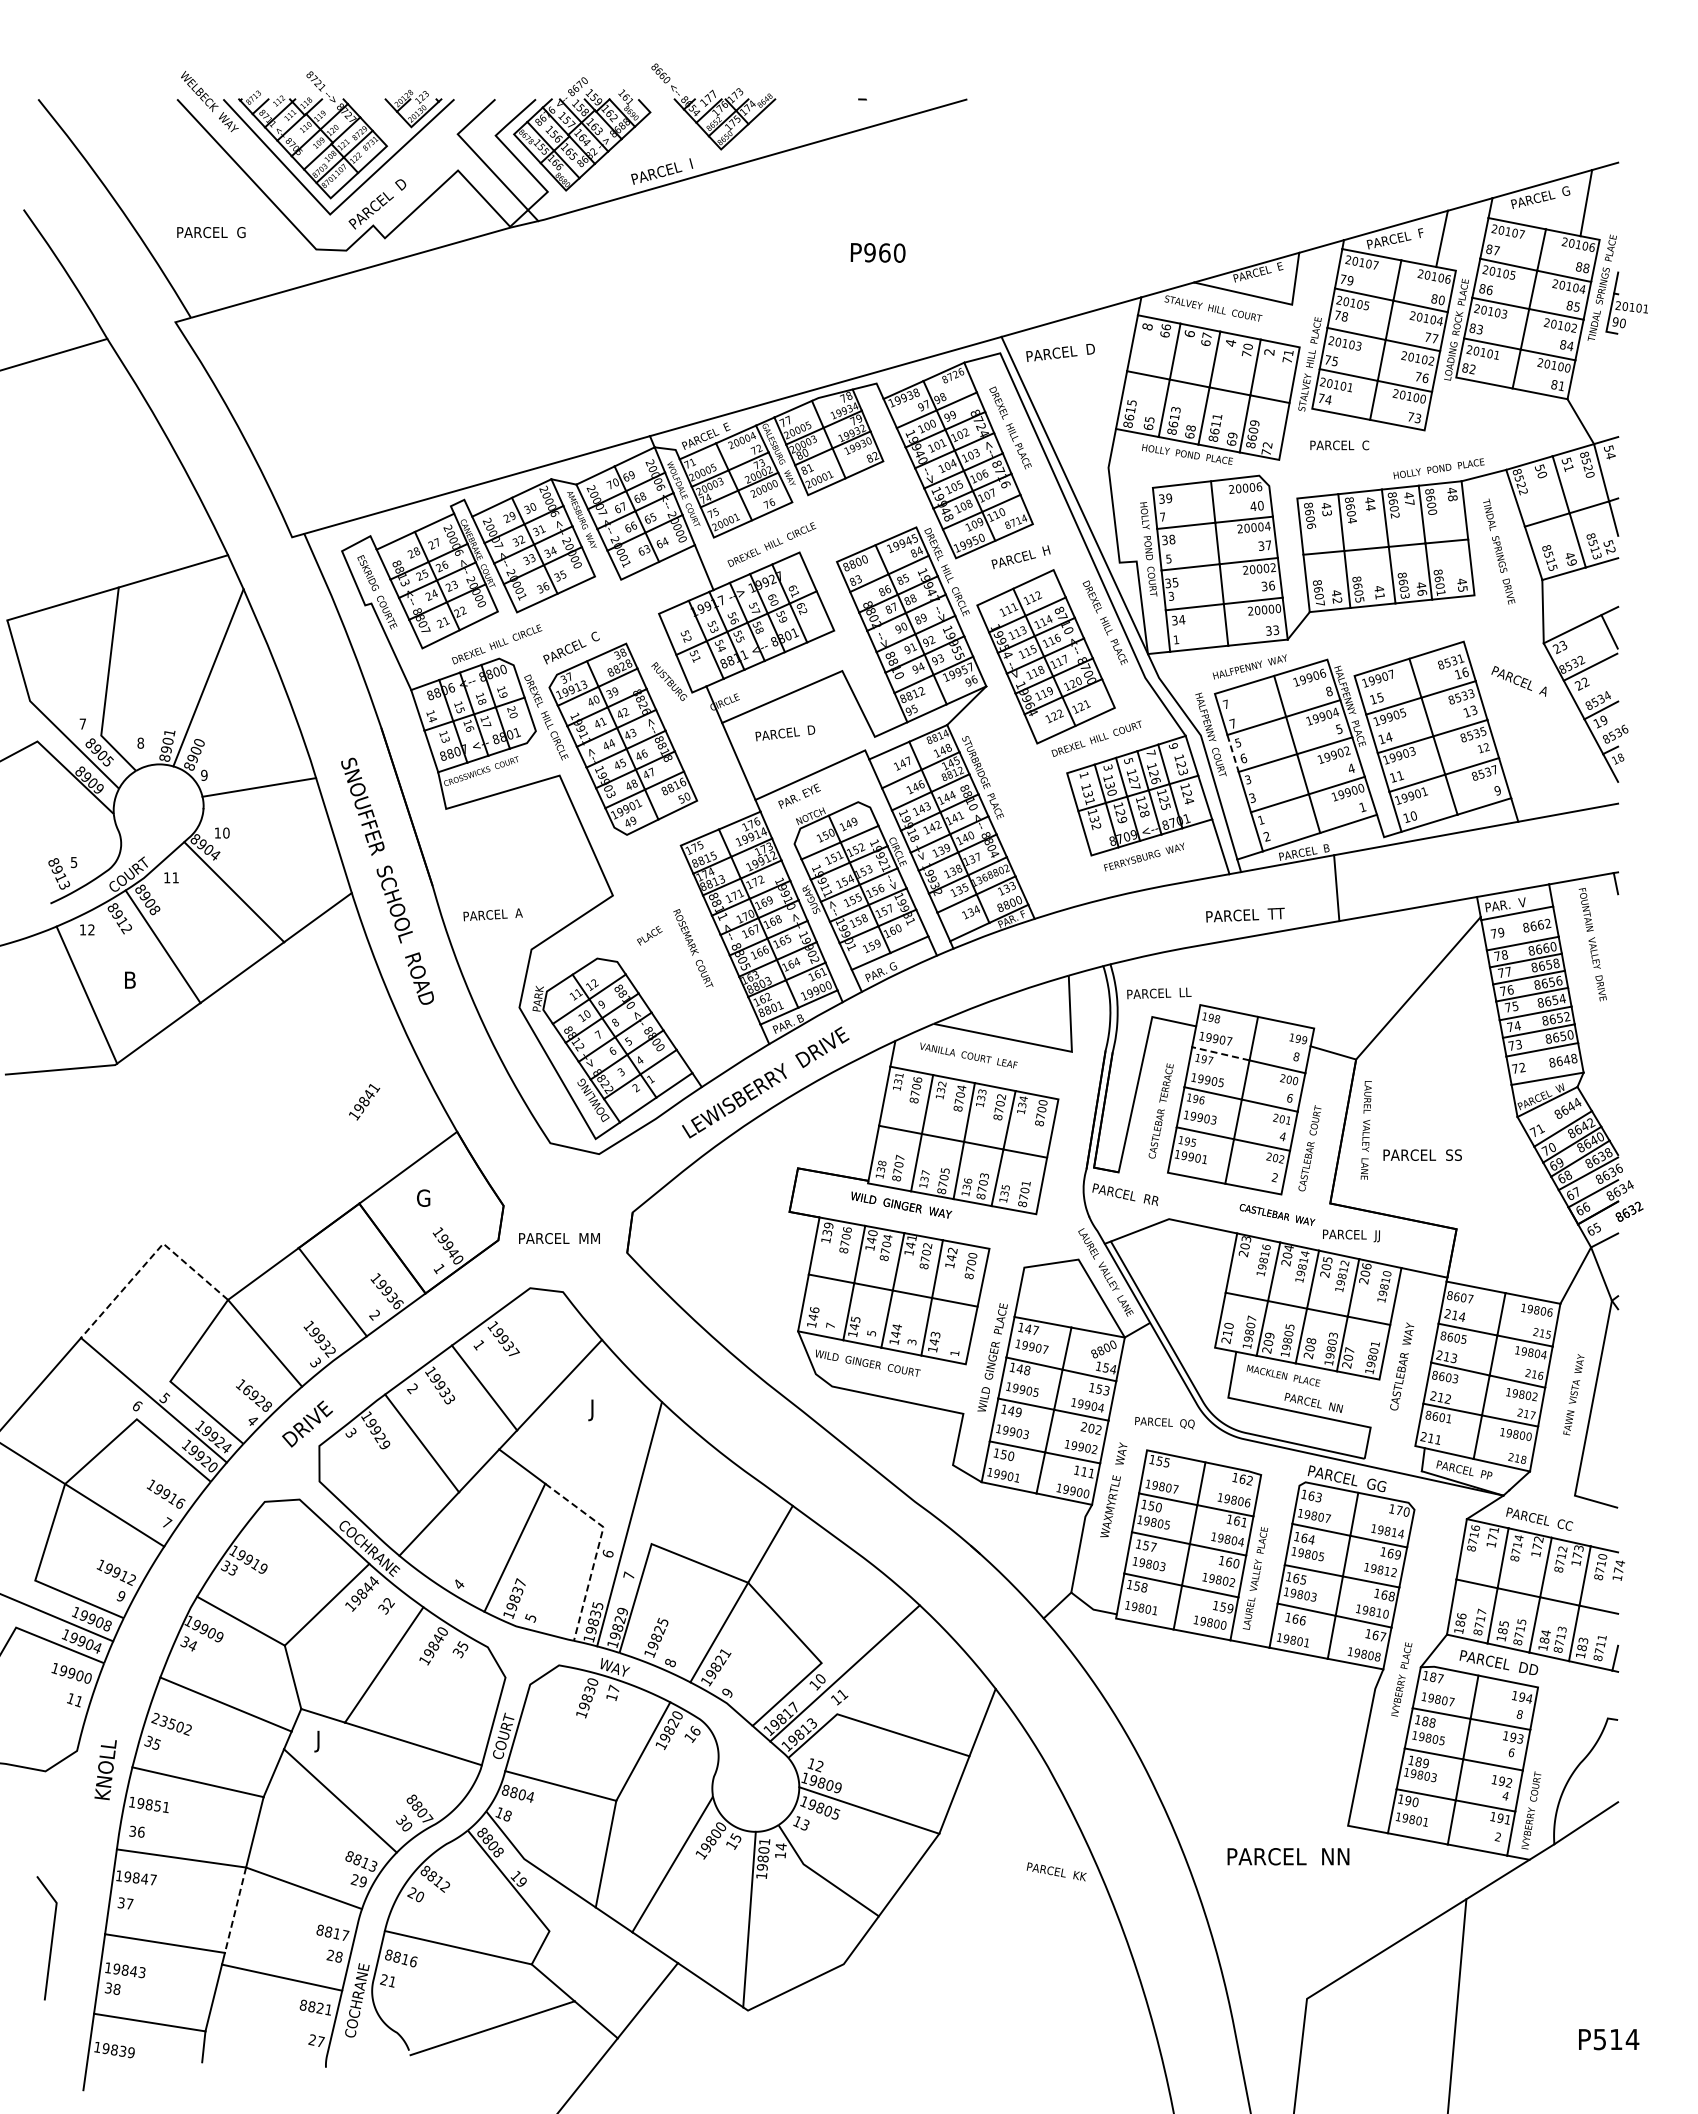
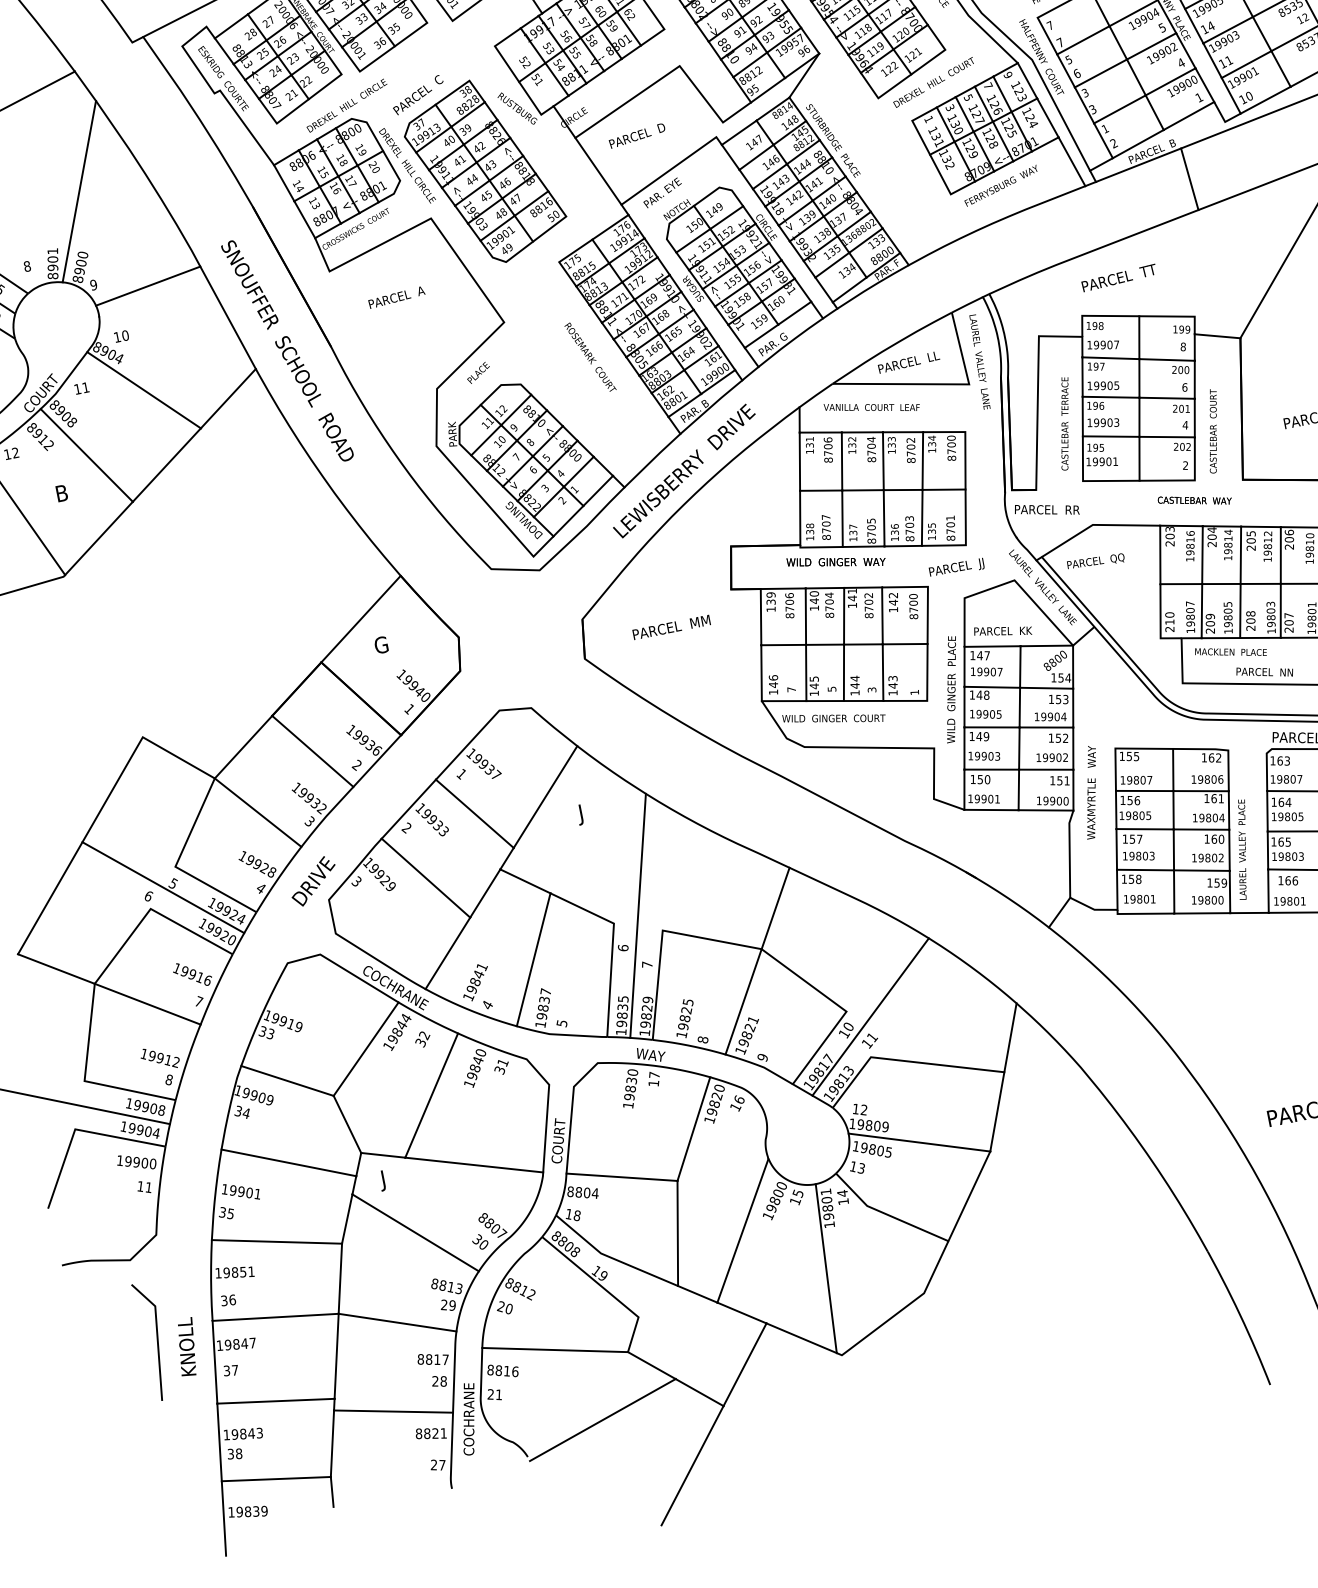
line: (1233, 753) -> (1066, 70), dashed -> solid
text: (492, 914) -> (396, 297), moved
text: (1245, 914) -> (1119, 277), moved
text: (649, 935) -> (478, 372), moved
text: (1159, 993) -> (909, 362), moved
line: (1220, 1053) -> (1110, 358), dashed -> solid
text: (364, 1102) -> (475, 982), moved
text: (1365, 1130) -> (979, 362), moved
text: (1351, 1235) -> (956, 568), moved
text: (559, 1238) -> (671, 627), moved
line: (150, 1258) -> (133, 753), dashed -> solid
text: (247, 1390) -> (250, 860), 16928 -> 19928
text: (1164, 1423) -> (1095, 562), moved
text: (1087, 1427) -> (1054, 738), 202 -> 152
text: (1083, 1471) -> (1059, 780), 111 -> 151
text: (1158, 1507) -> (1137, 800), 150 -> 156
line: (598, 1548) -> (613, 944), dashed -> solid
text: (120, 1596) -> (168, 1080), 9 -> 8
text: (463, 1646) -> (503, 1063), 35 -> 31
text: (171, 1723) -> (240, 1191), 23502 -> 19901
text: (105, 1770) -> (186, 1347), moved
text: (1056, 1871) -> (1002, 630), moved
line: (235, 1910) -> (336, 1356), dashed -> solid
line: (51, 1938) -> (156, 1340), moved

